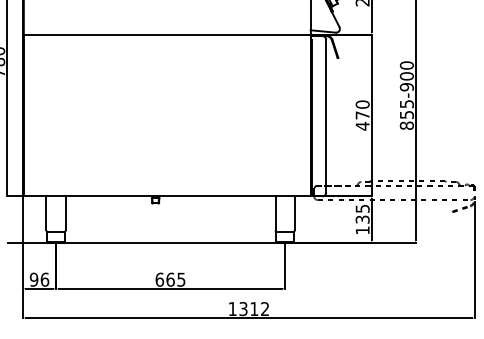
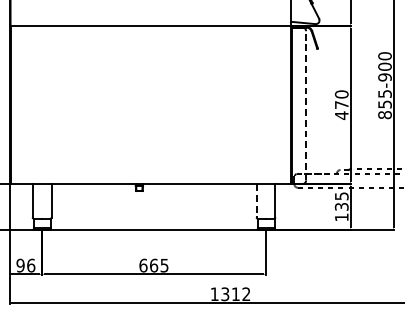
line: (326, 115) -> (306, 105), solid -> dashed
line: (275, 213) -> (256, 200), solid -> dashed

